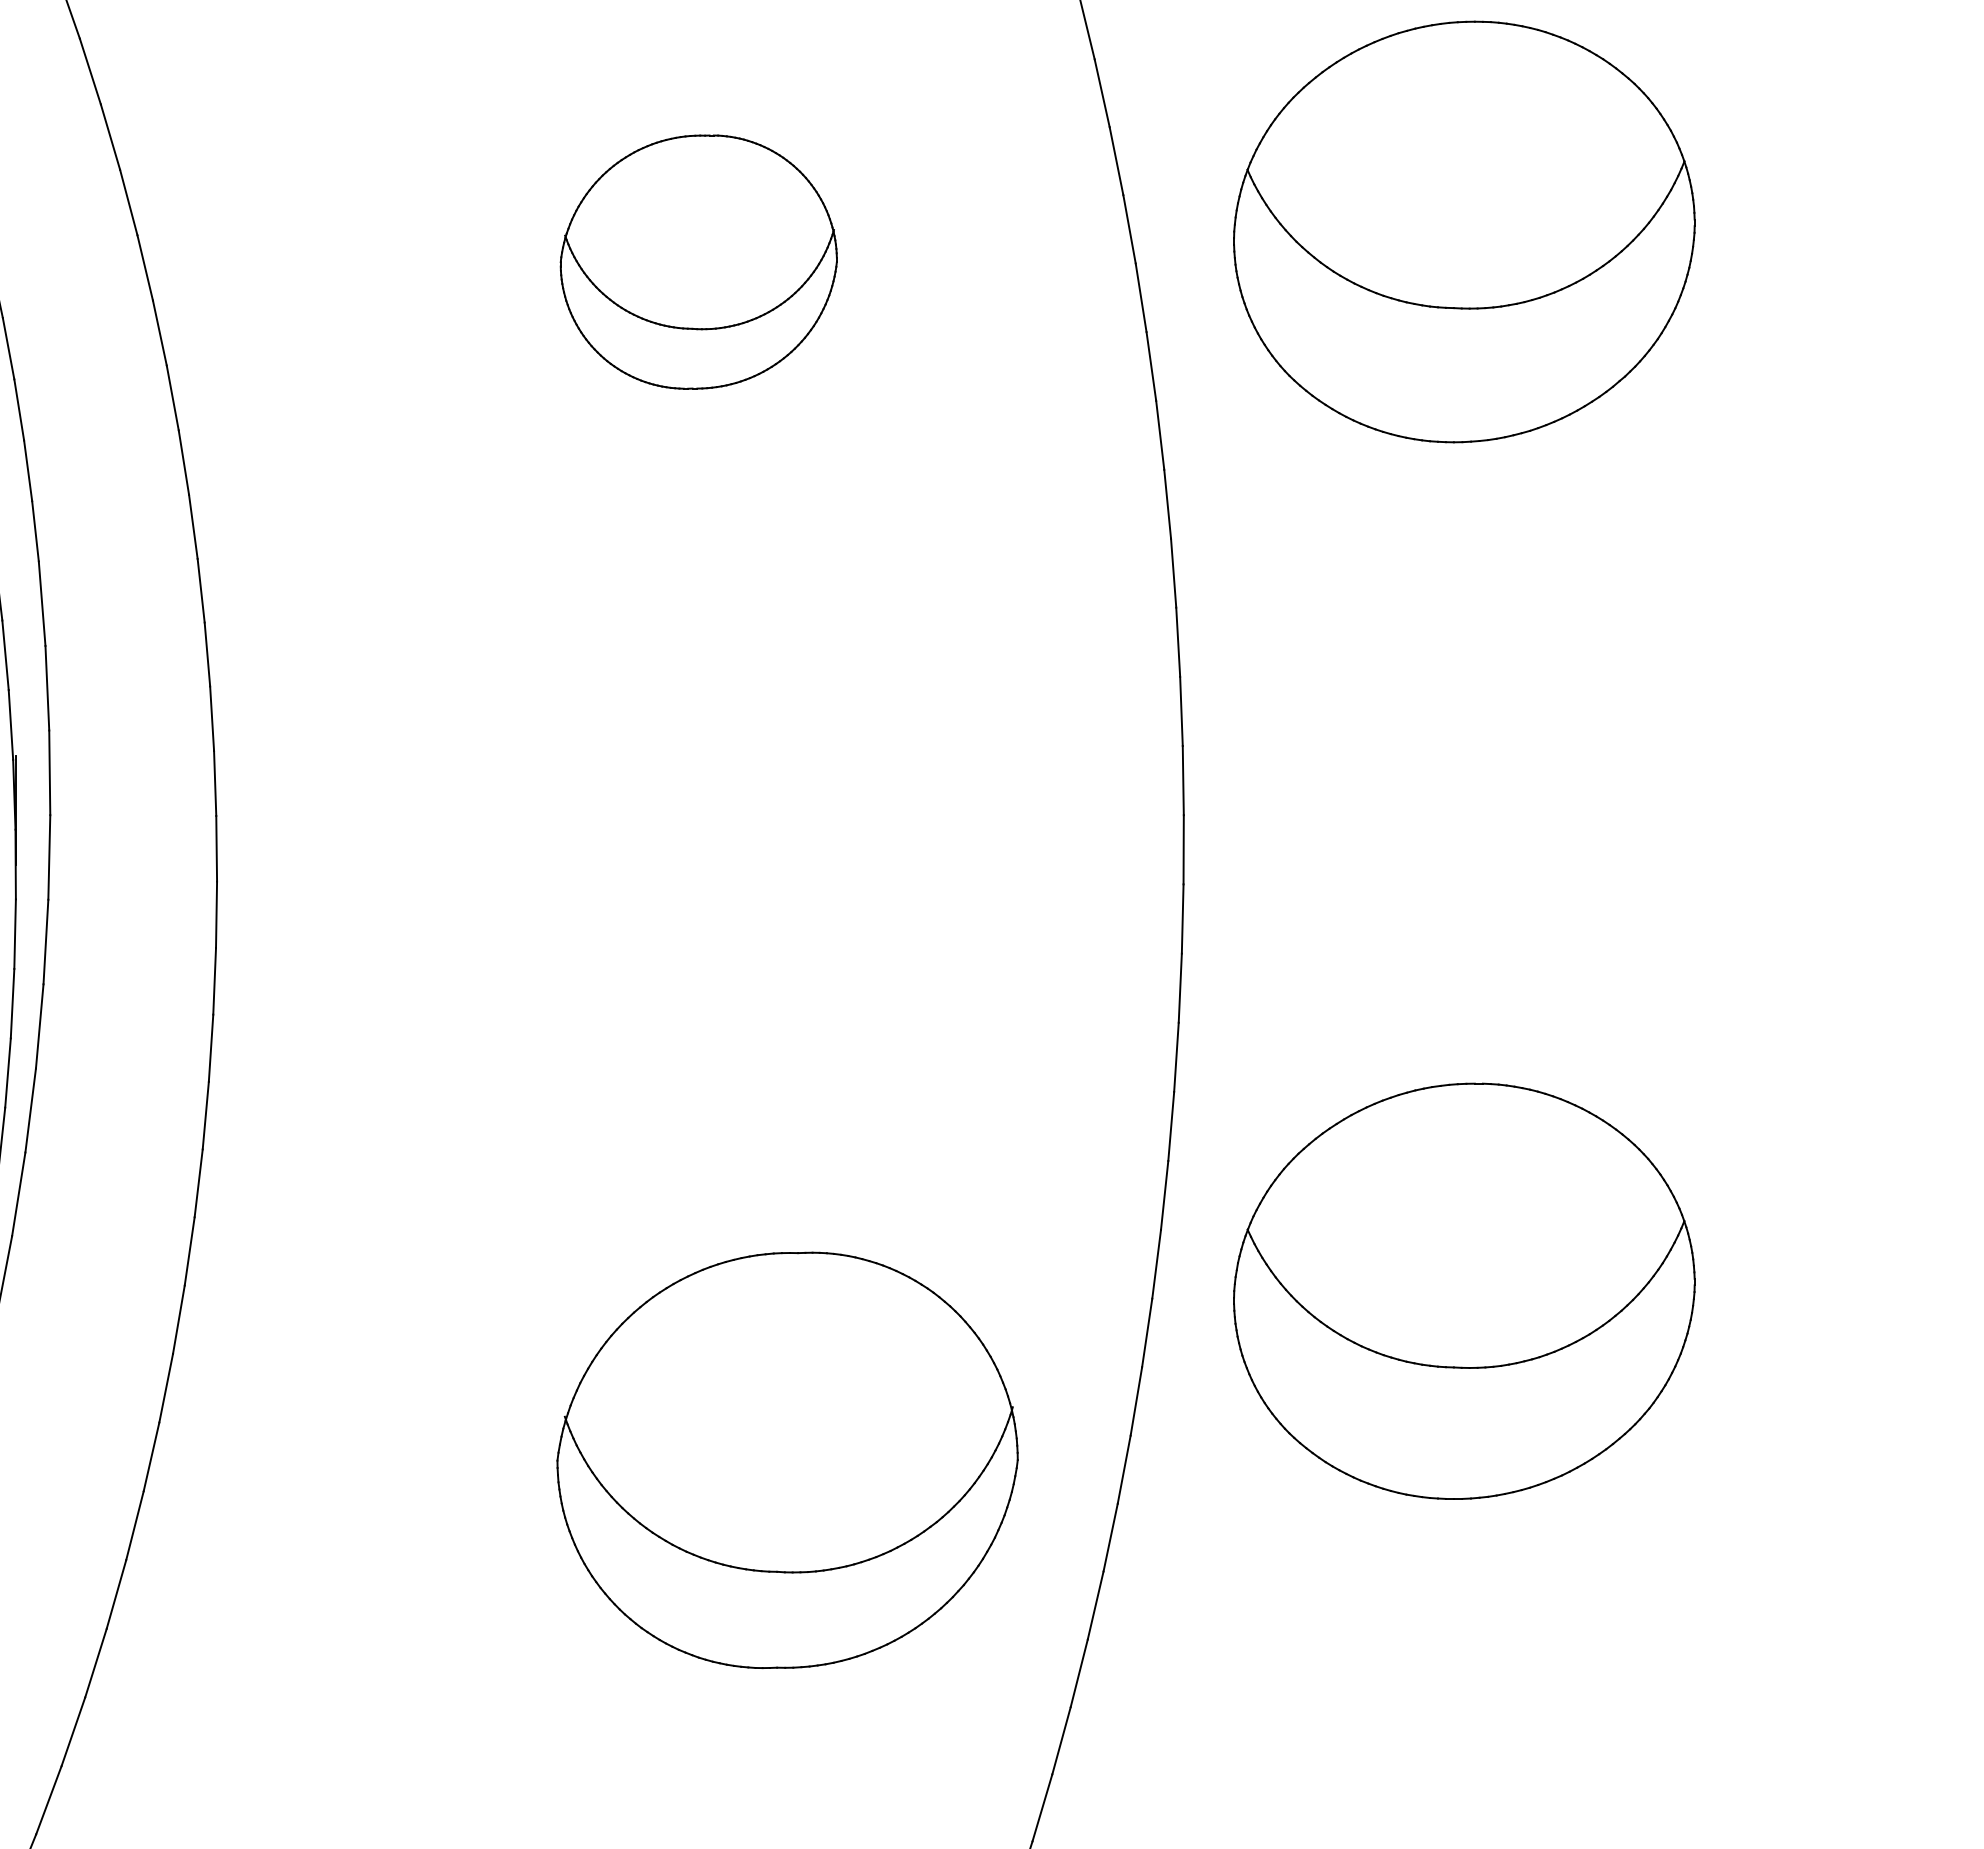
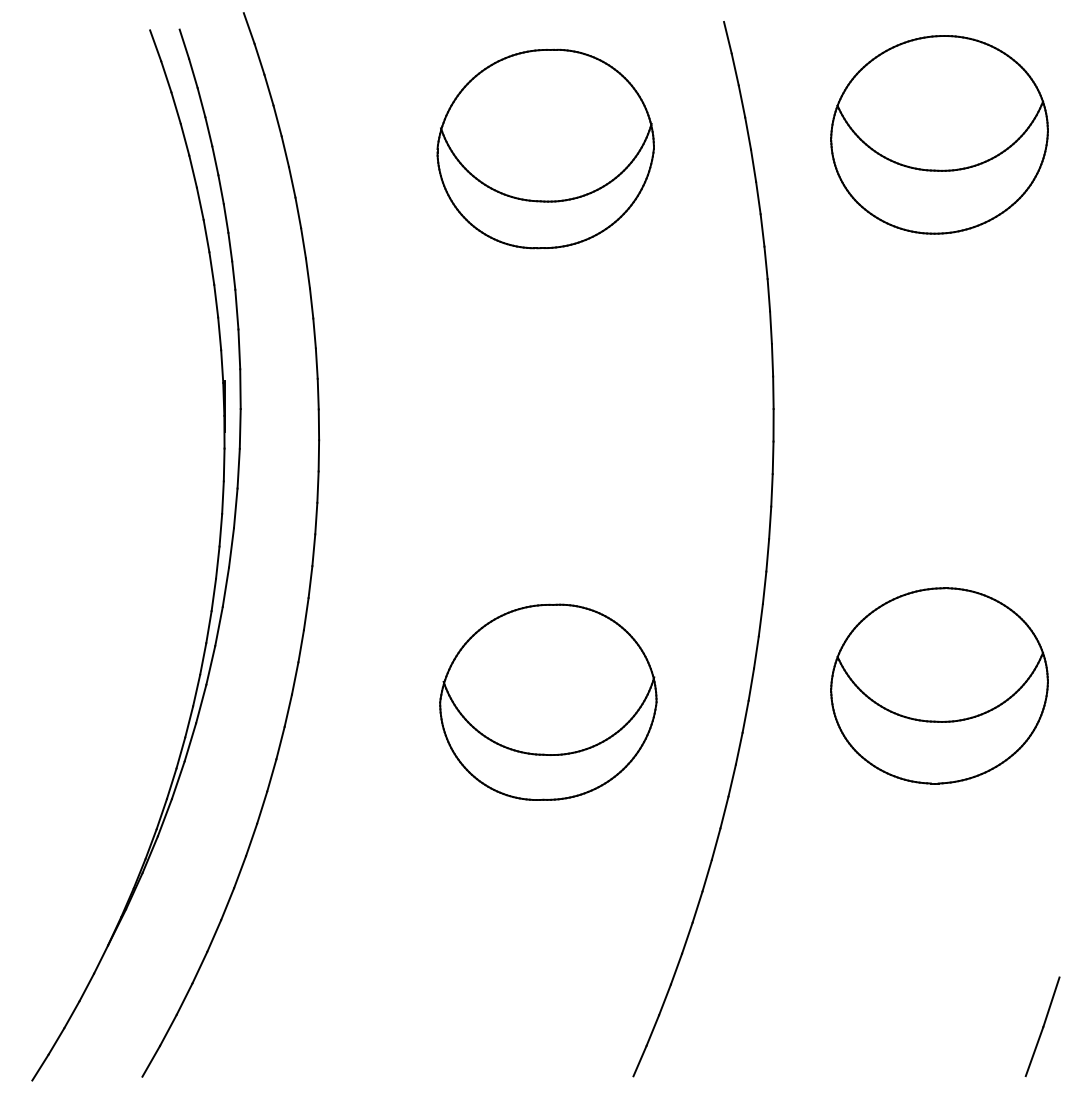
part: (1464, 231) -> (939, 134), moved
part: (698, 261) -> (545, 148), size x1.67
part: (1464, 1290) -> (939, 685), moved
part: (787, 1458) -> (548, 701), moved

